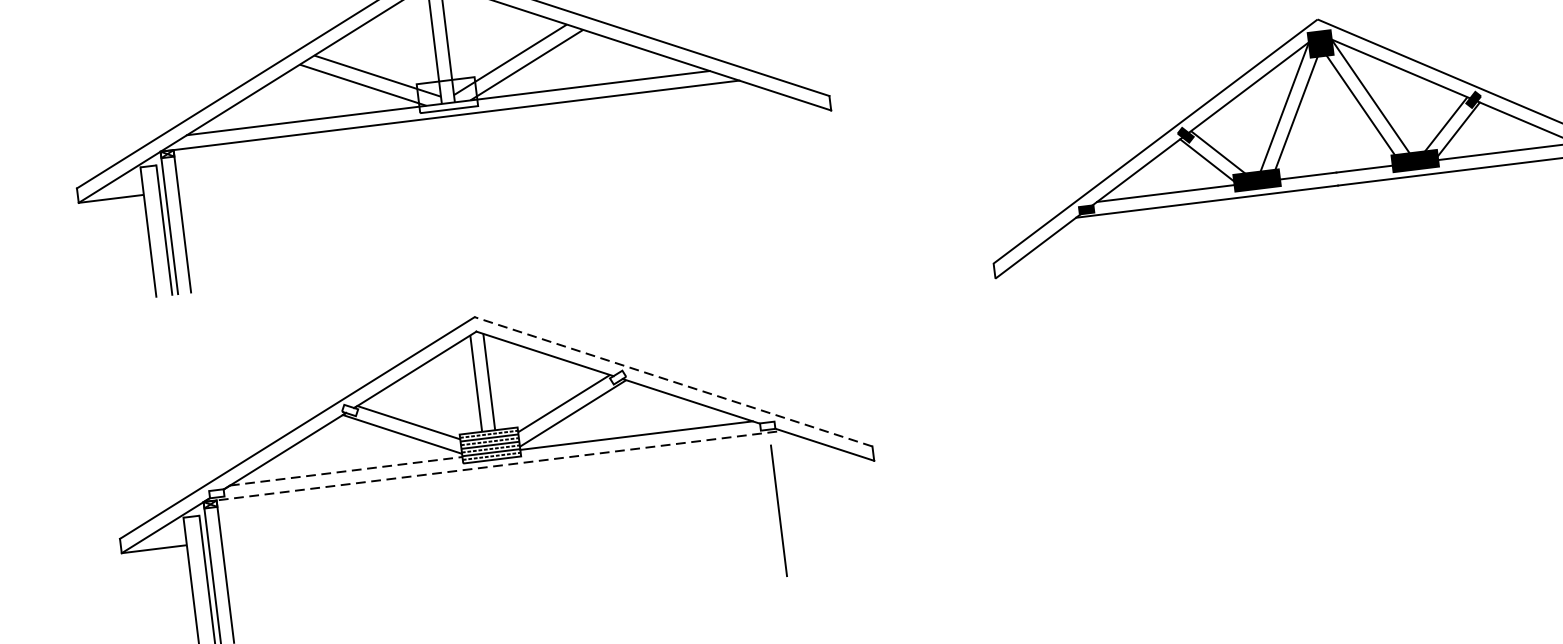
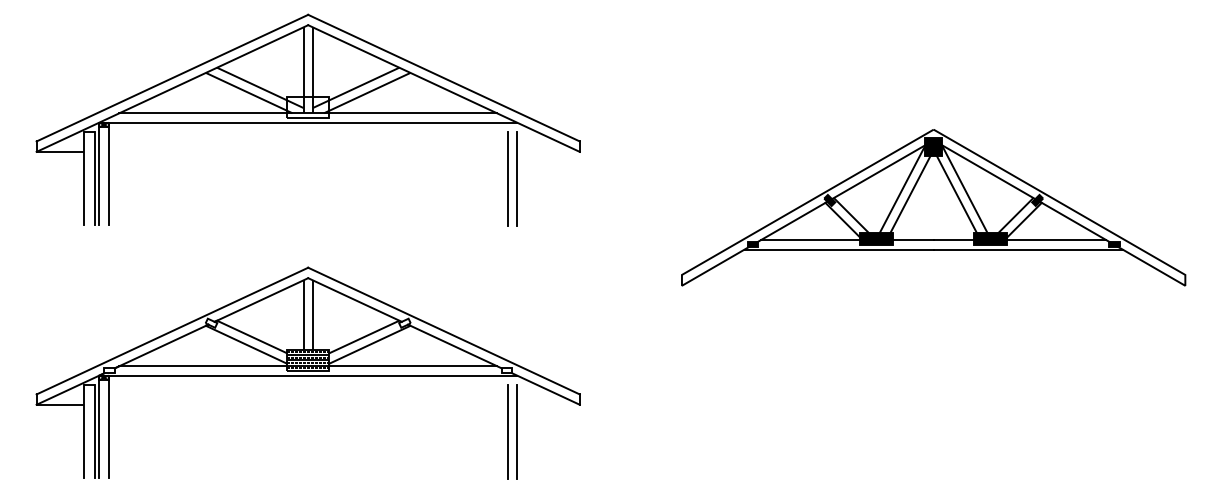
line: (749, 159) -> (517, 179), added
line: (735, 161) -> (507, 179), added
line: (674, 382) -> (444, 331), dashed -> solid
line: (493, 466) -> (308, 375), dashed -> solid
line: (346, 471) -> (203, 366), dashed -> solid
line: (792, 508) -> (517, 431), added

